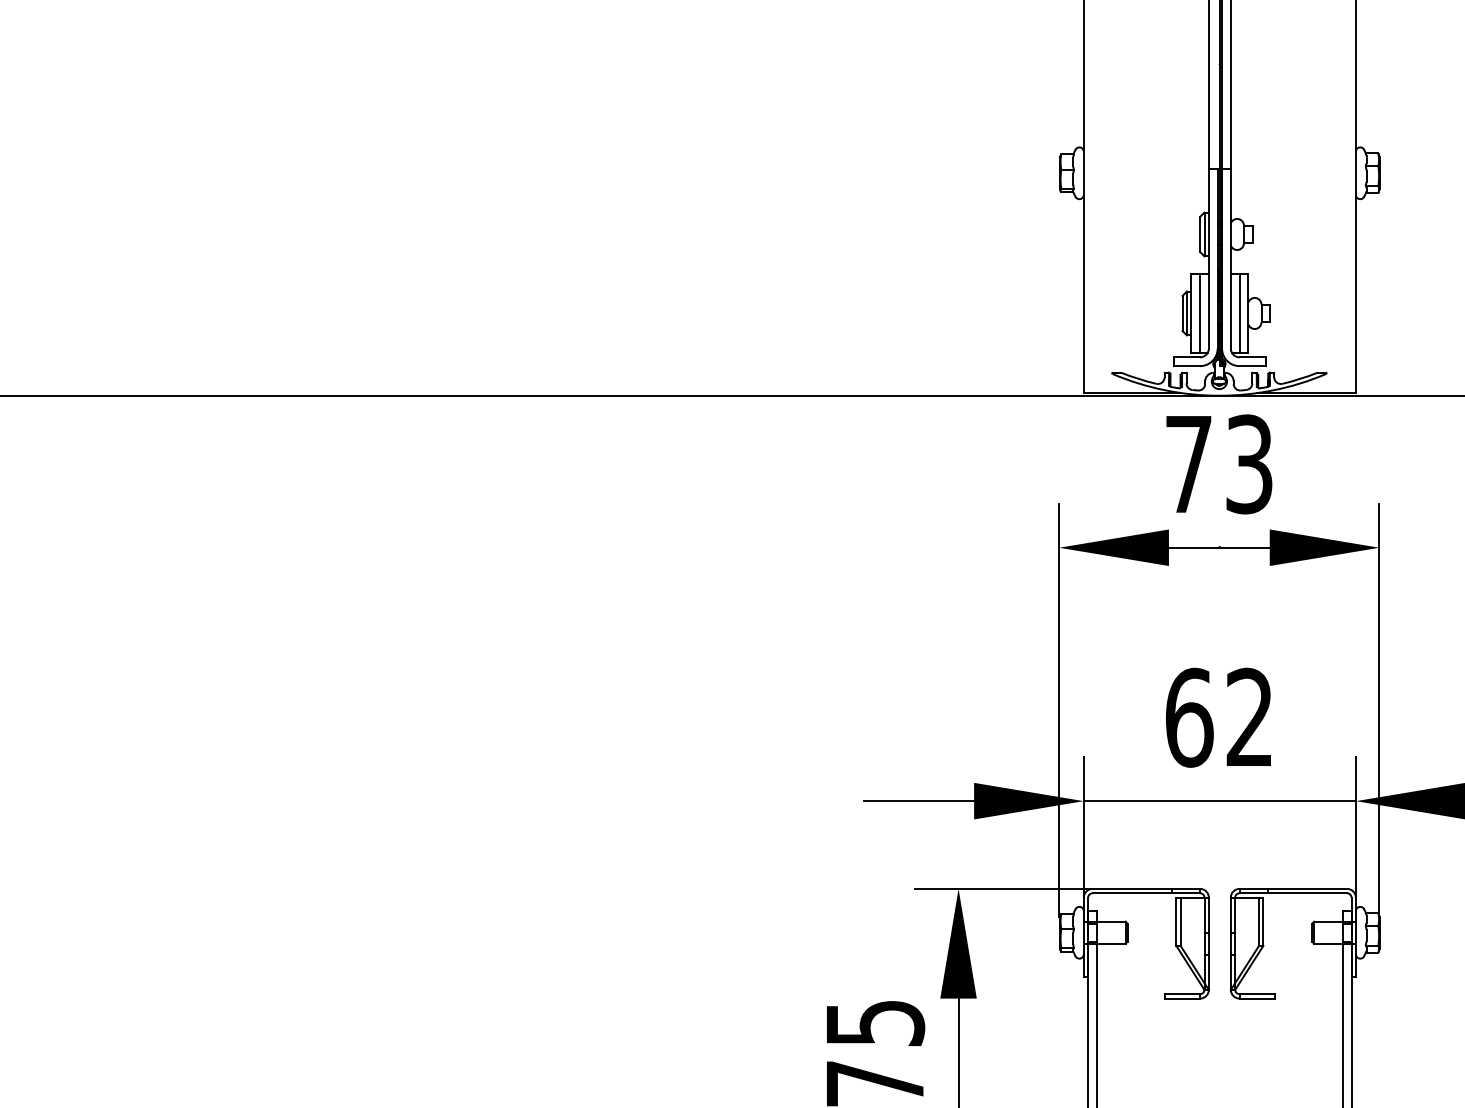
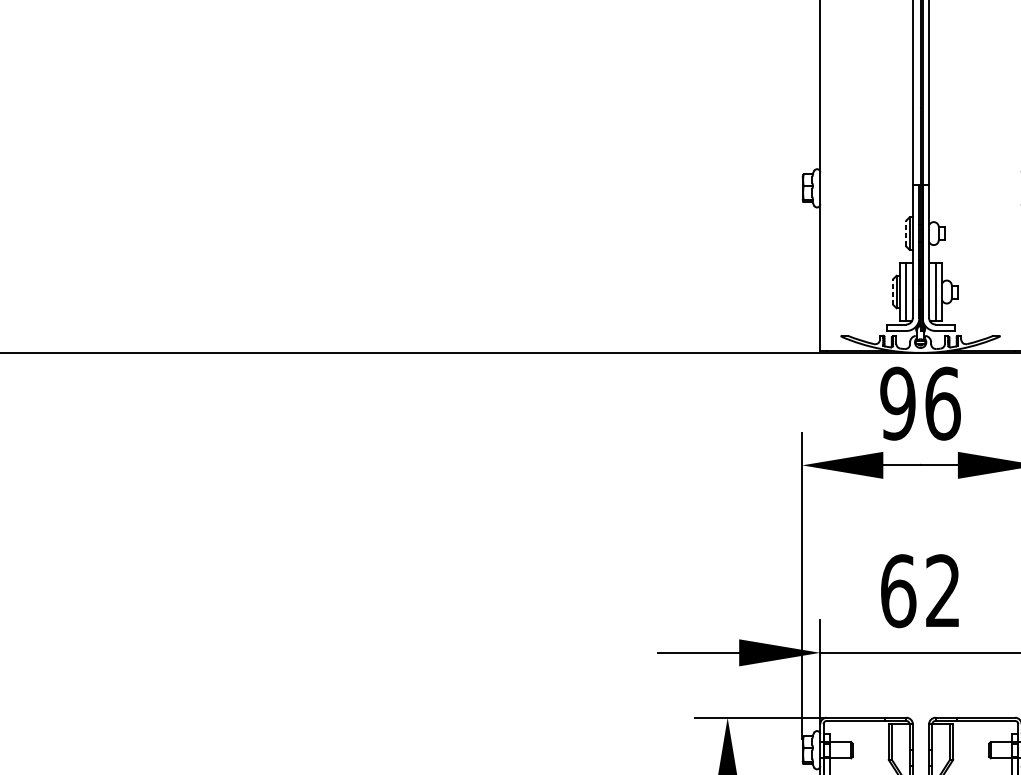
line: (1200, 234) -> (906, 233), solid -> dashed
line: (1182, 313) -> (893, 292), solid -> dashed
text: (1218, 464) -> (919, 403), 73 -> 96

